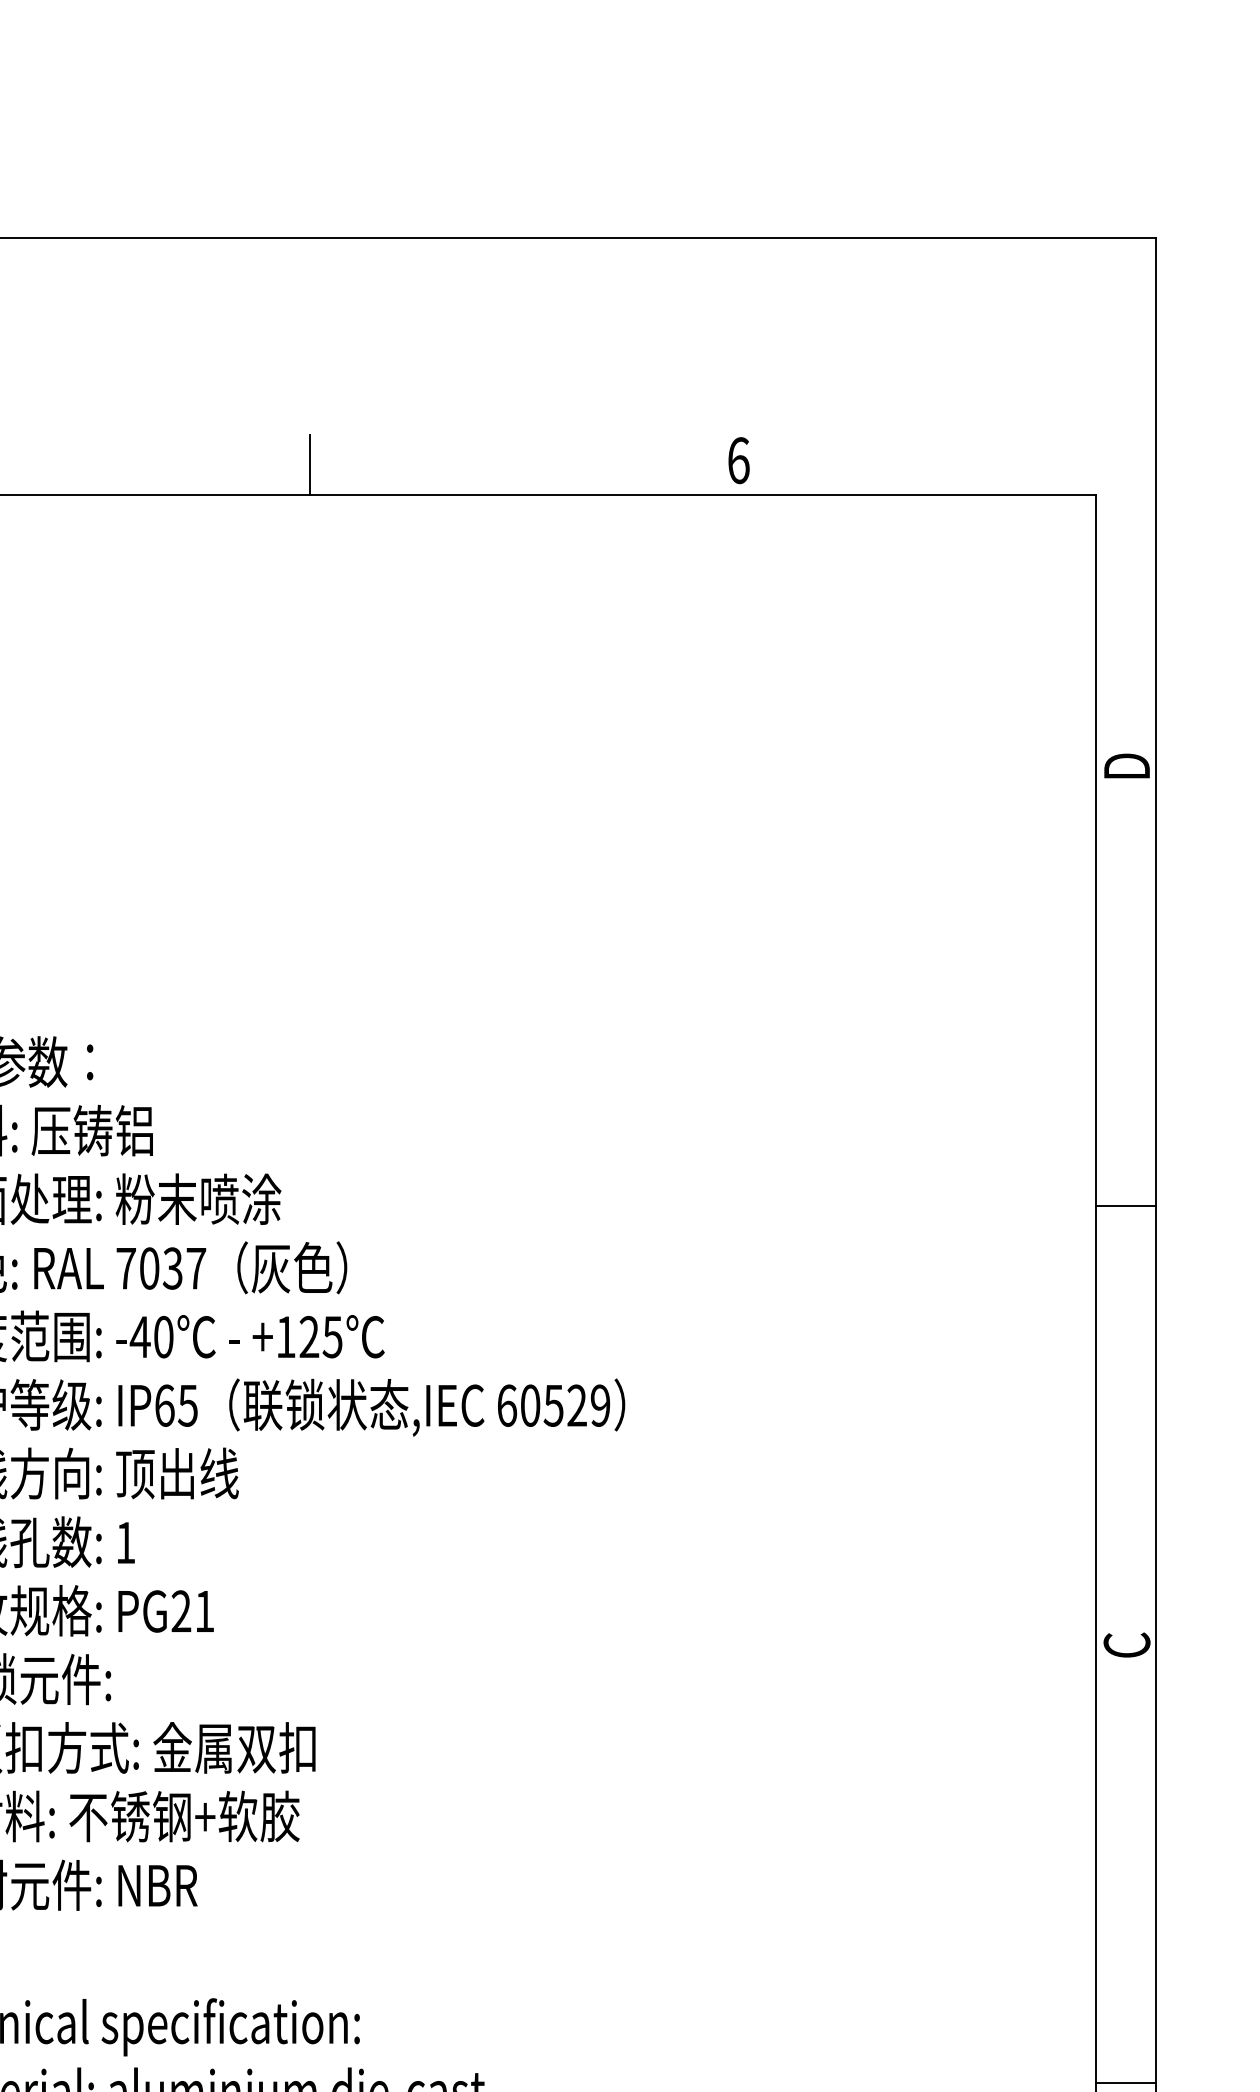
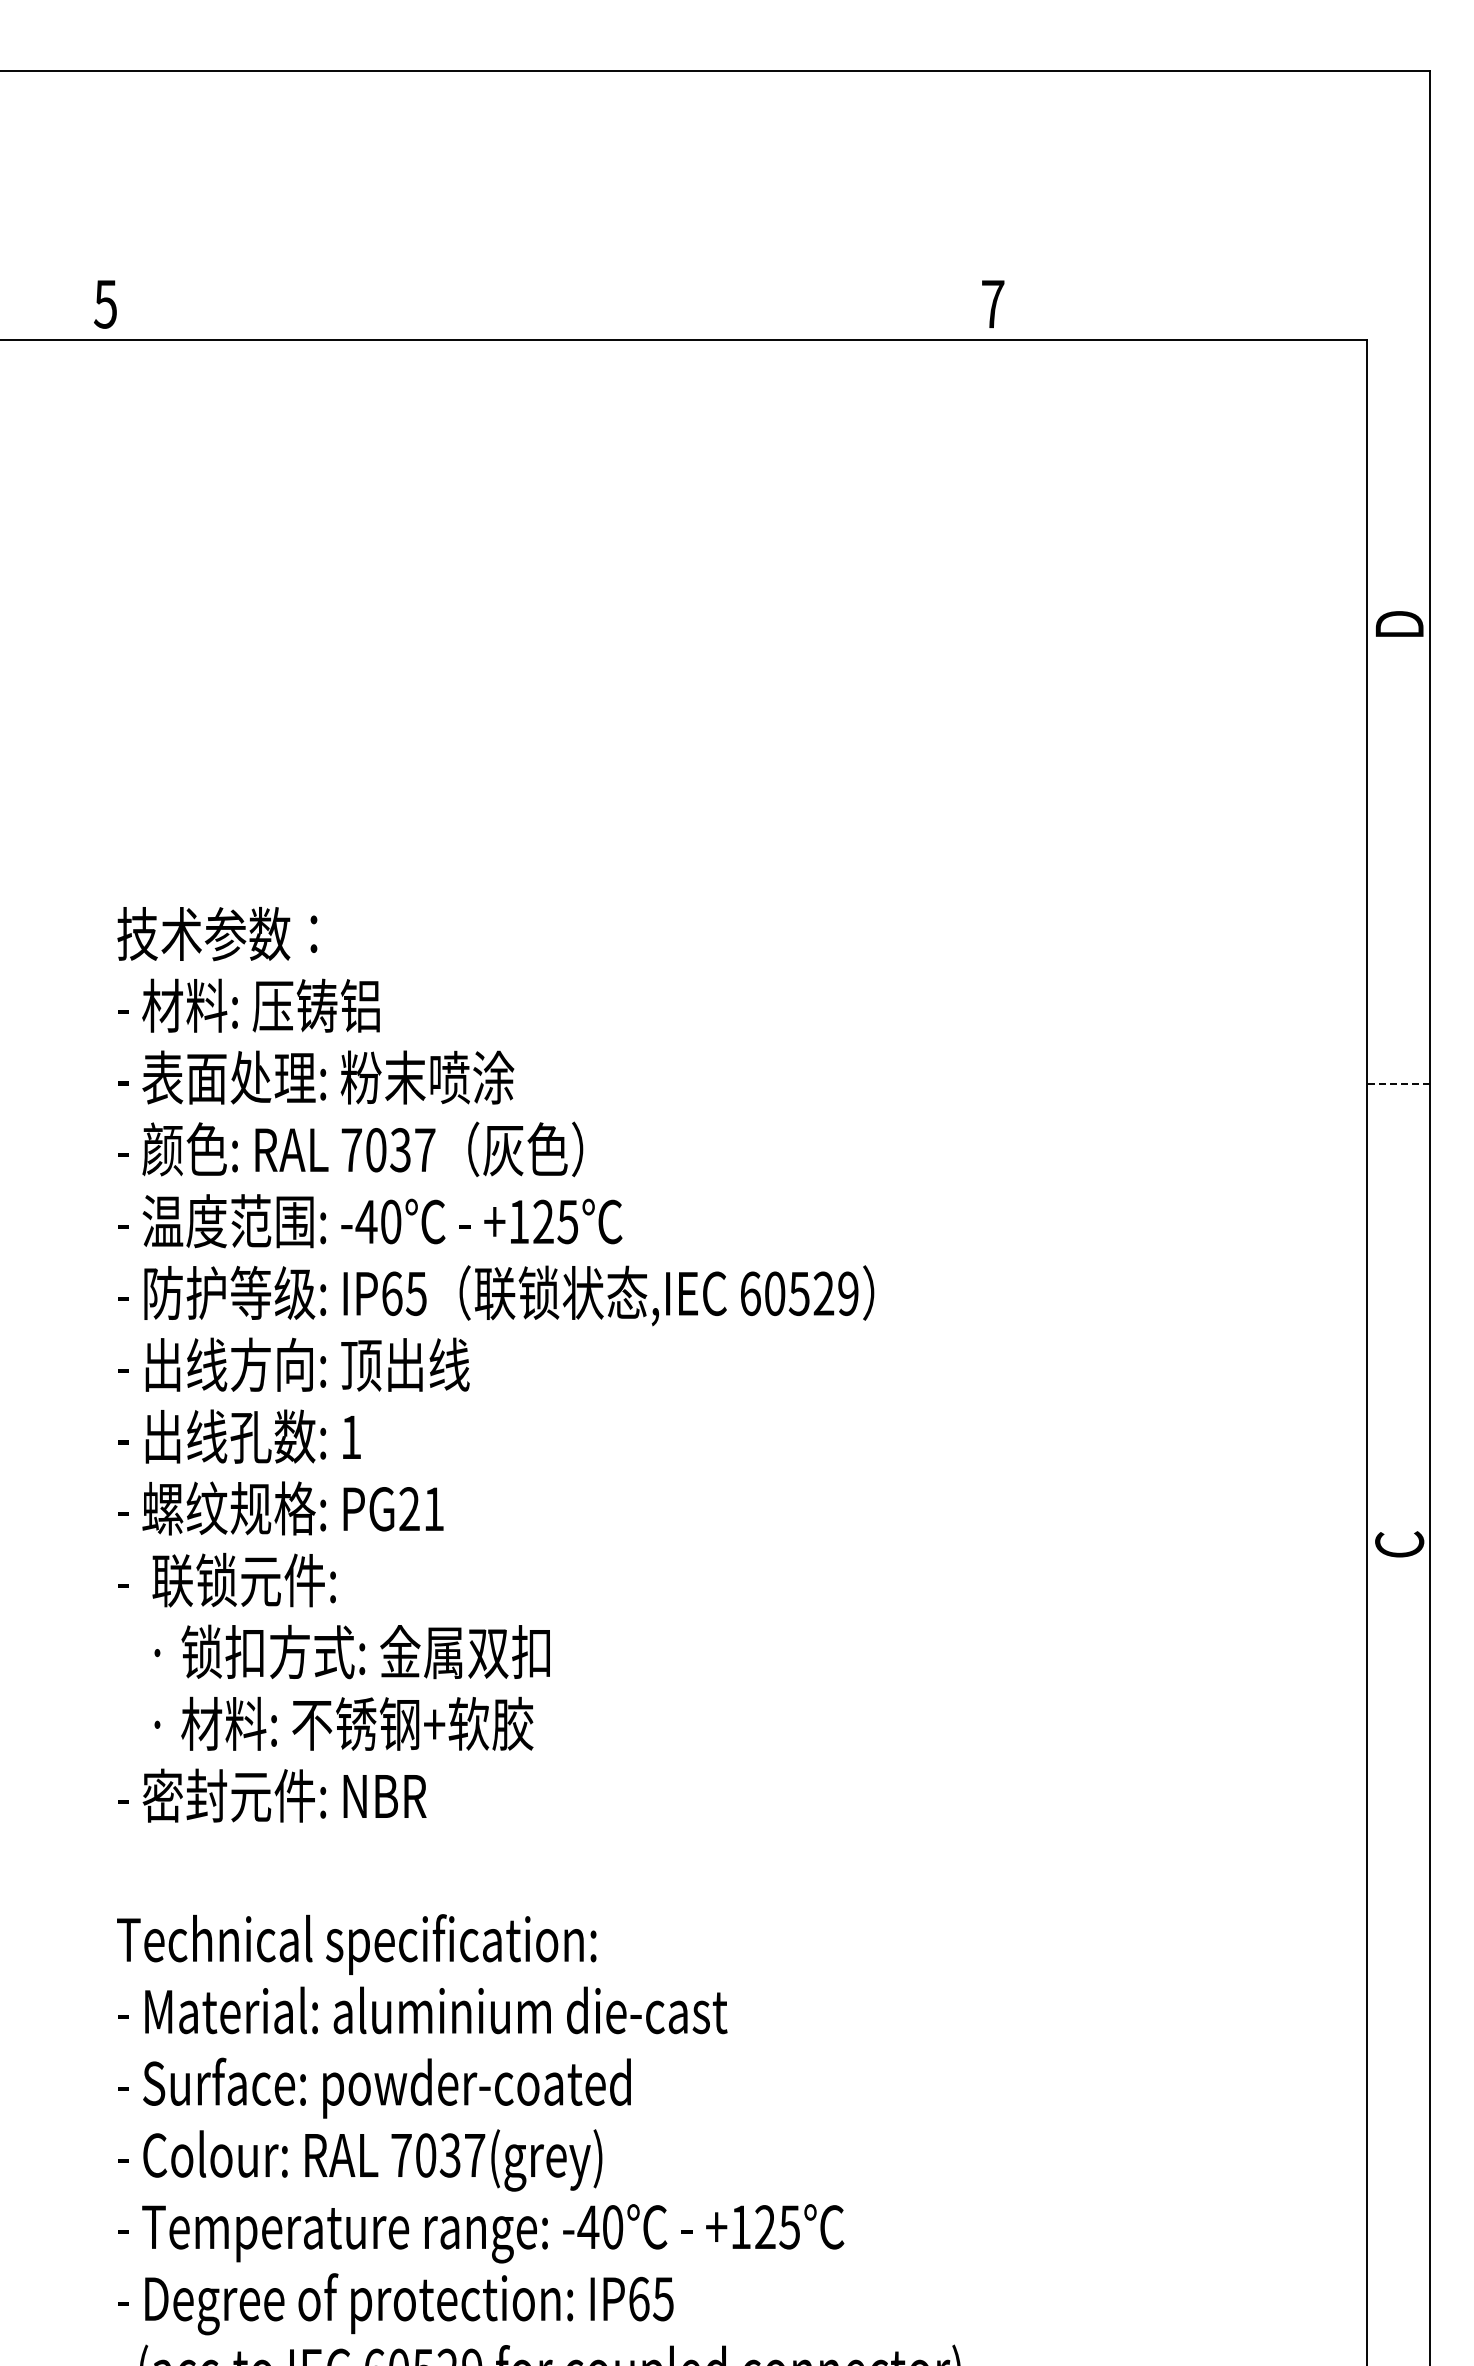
text: (739, 459) -> (993, 303), 6 -> 7
line: (310, 464) -> (544, 308), removed
line: (1125, 1205) -> (1398, 1084), solid -> dashed
line: (1125, 2082) -> (1398, 2002), removed

